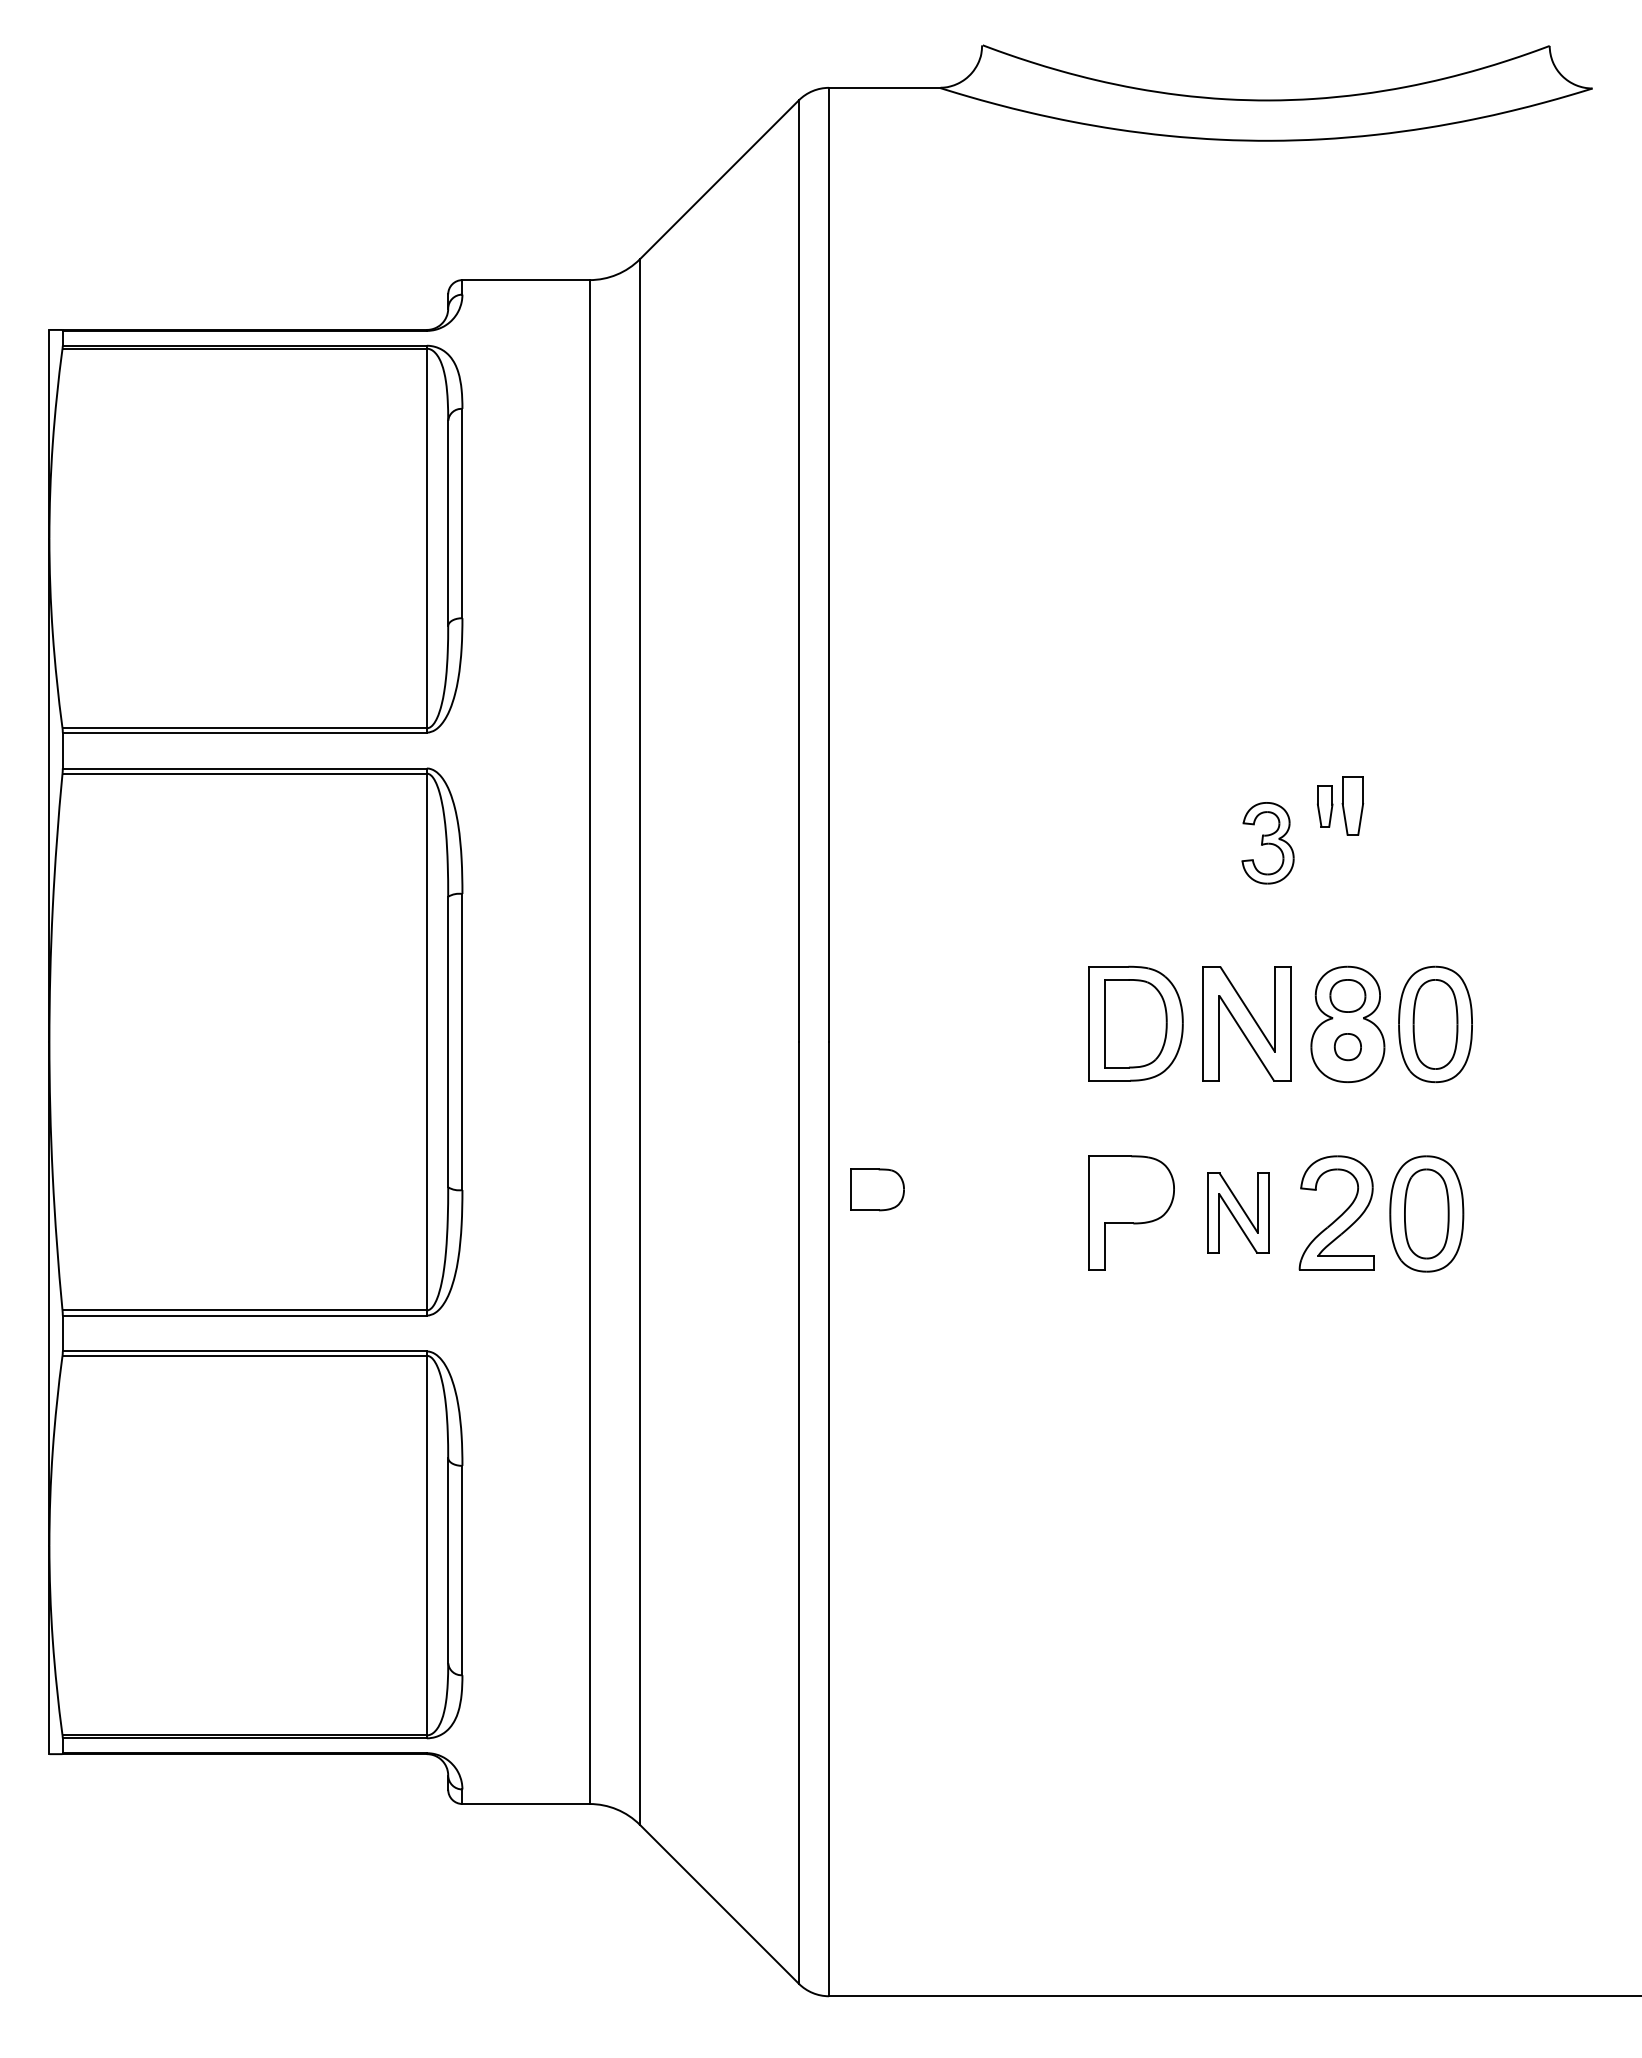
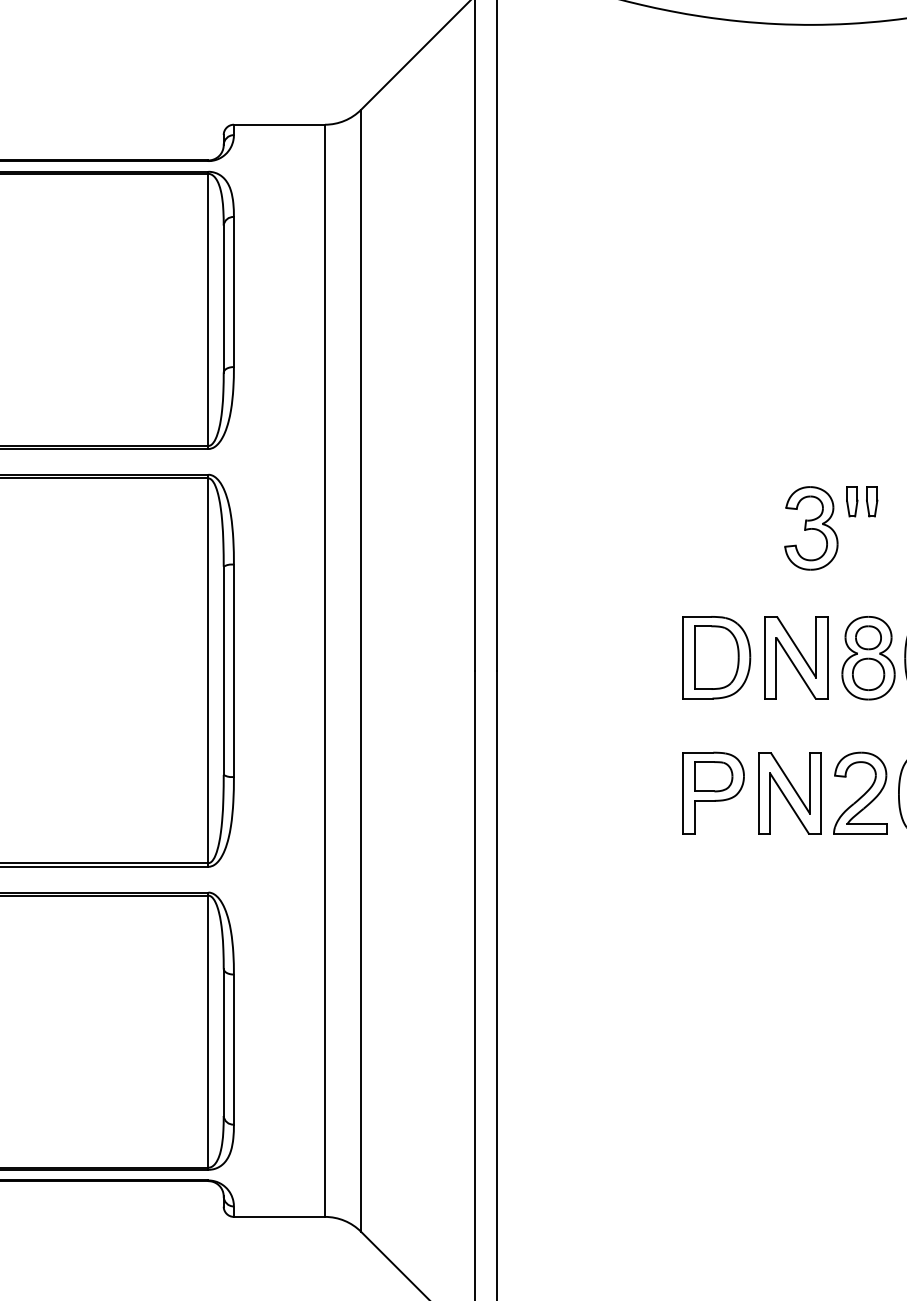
part: (1352, 806) -> (871, 501), size x0.71
part: (1267, 842) -> (810, 527), size x1.43
part: (1347, 1046) -> (868, 674), size x1.67
part: (877, 1189) -> (713, 776), moved
part: (1238, 1212) -> (790, 792), size x1.43

